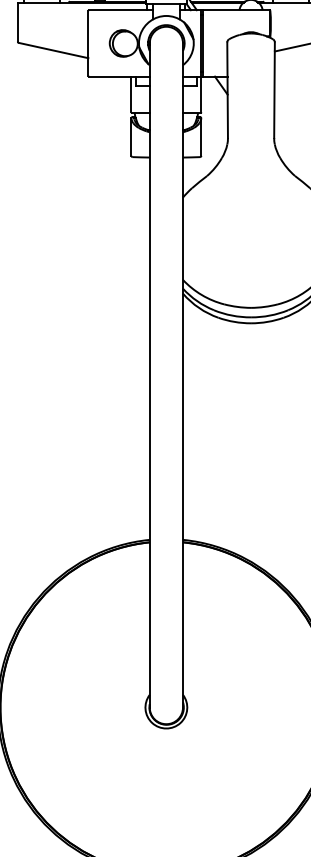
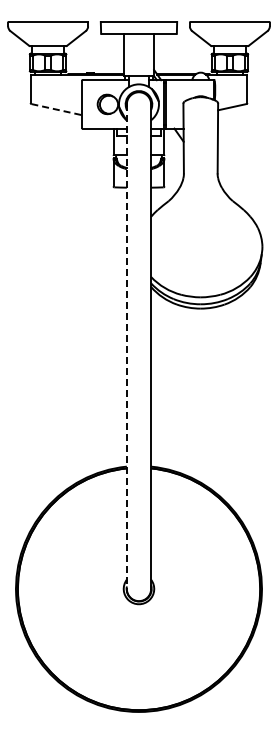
line: (53, 50) -> (56, 109), solid -> dashed
line: (149, 376) -> (126, 347), solid -> dashed

